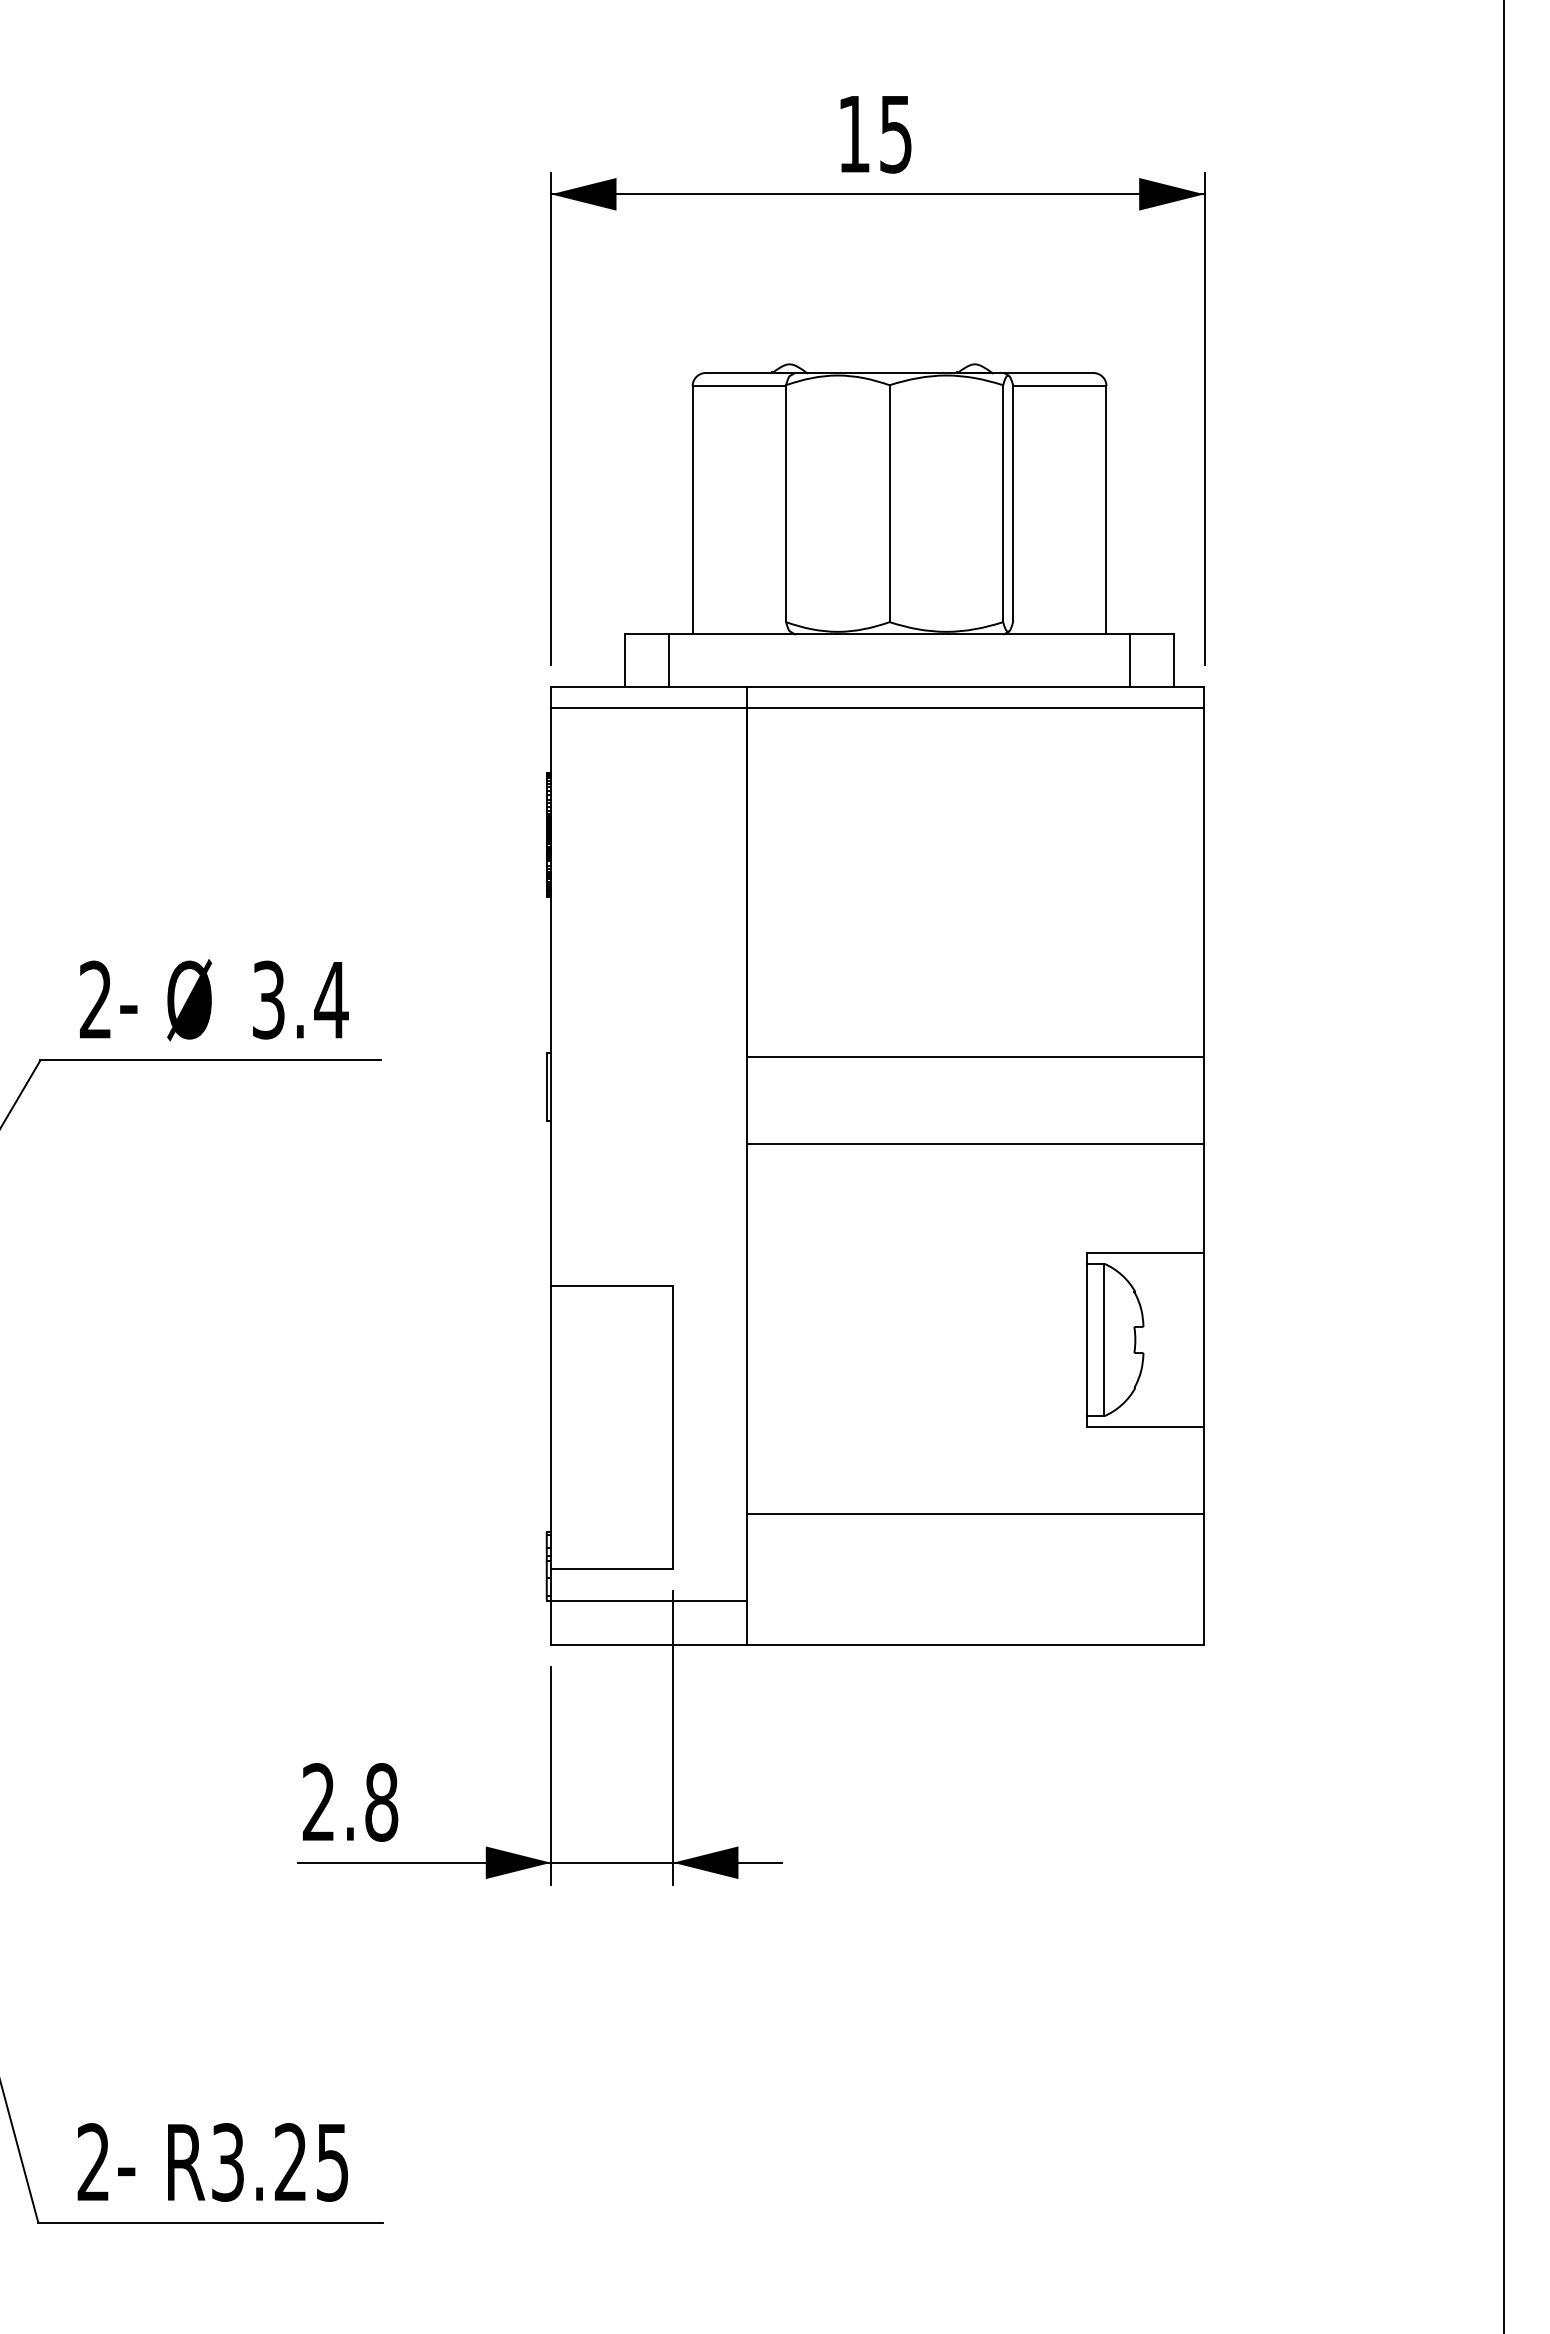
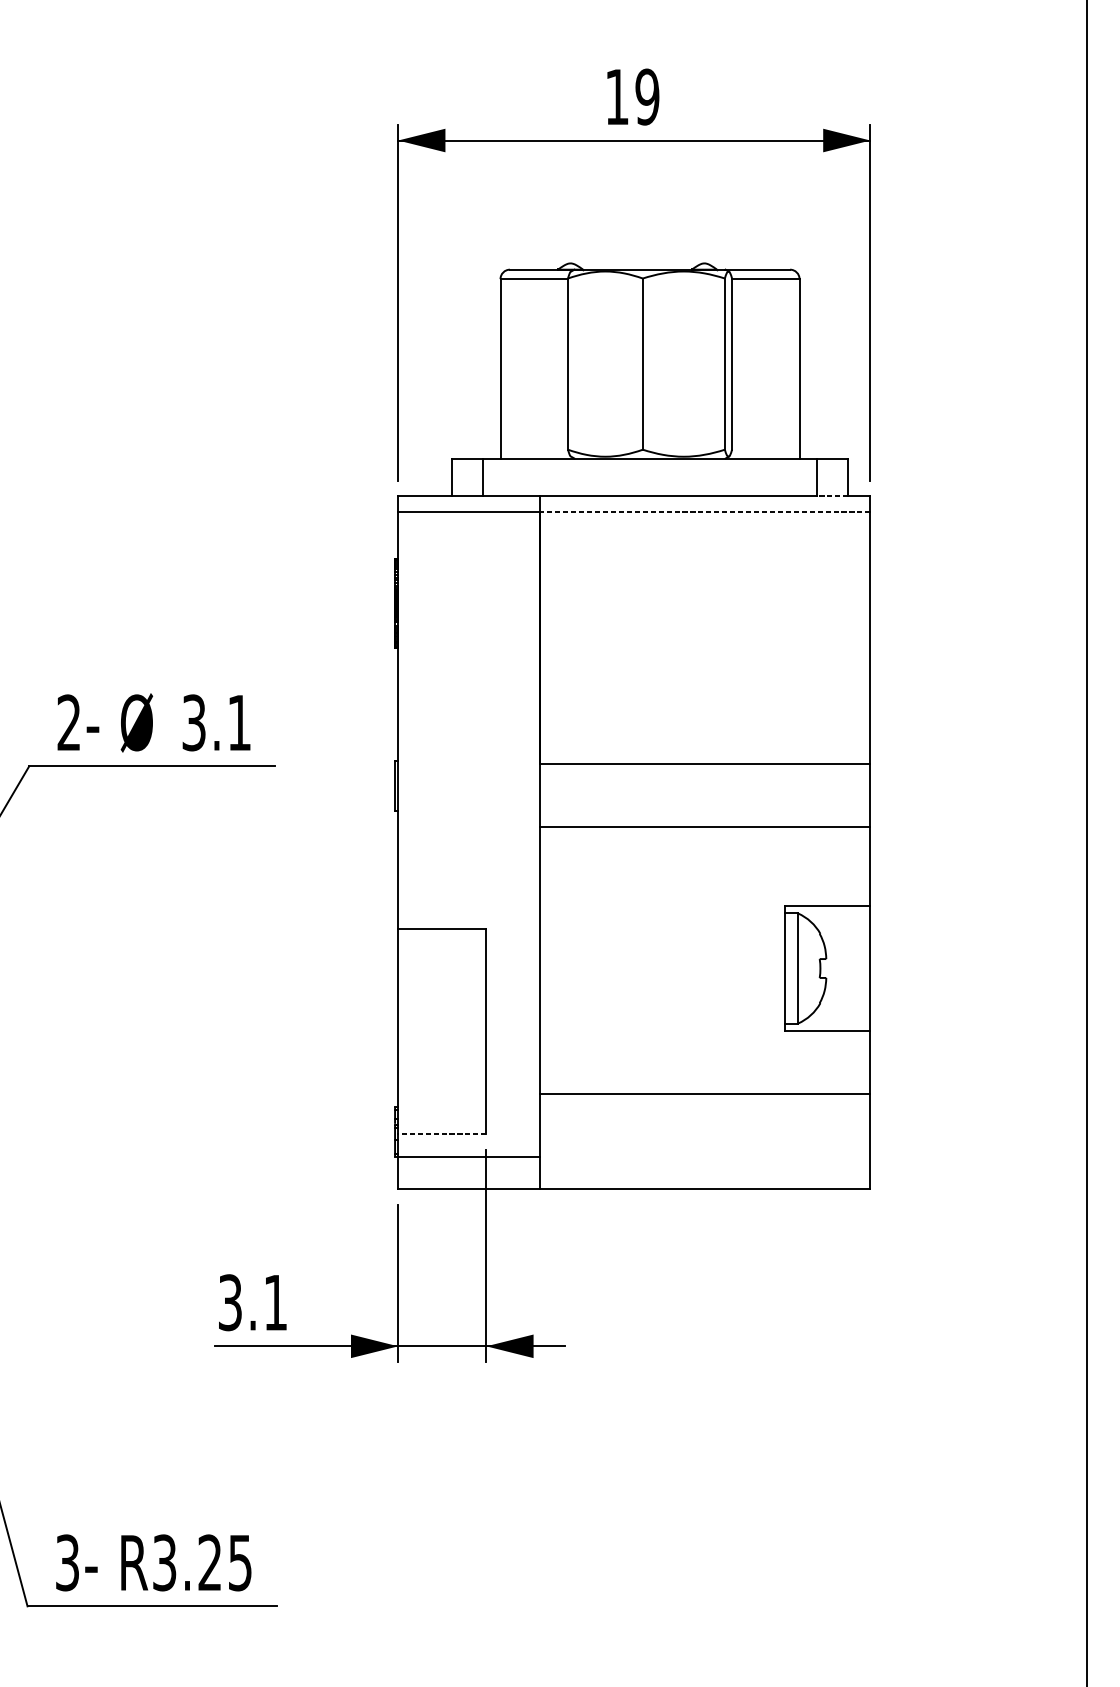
text: (895, 133) -> (647, 96), 15 -> 19
line: (1152, 686) -> (832, 496), solid -> dashed
line: (975, 708) -> (704, 512), solid -> dashed
text: (331, 1000) -> (239, 723), 3.4 -> 3.1
line: (612, 1568) -> (442, 1133), solid -> dashed
text: (350, 1802) -> (253, 1302), 2.8 -> 3.1
text: (93, 2162) -> (67, 1562), 2- -> 3-

